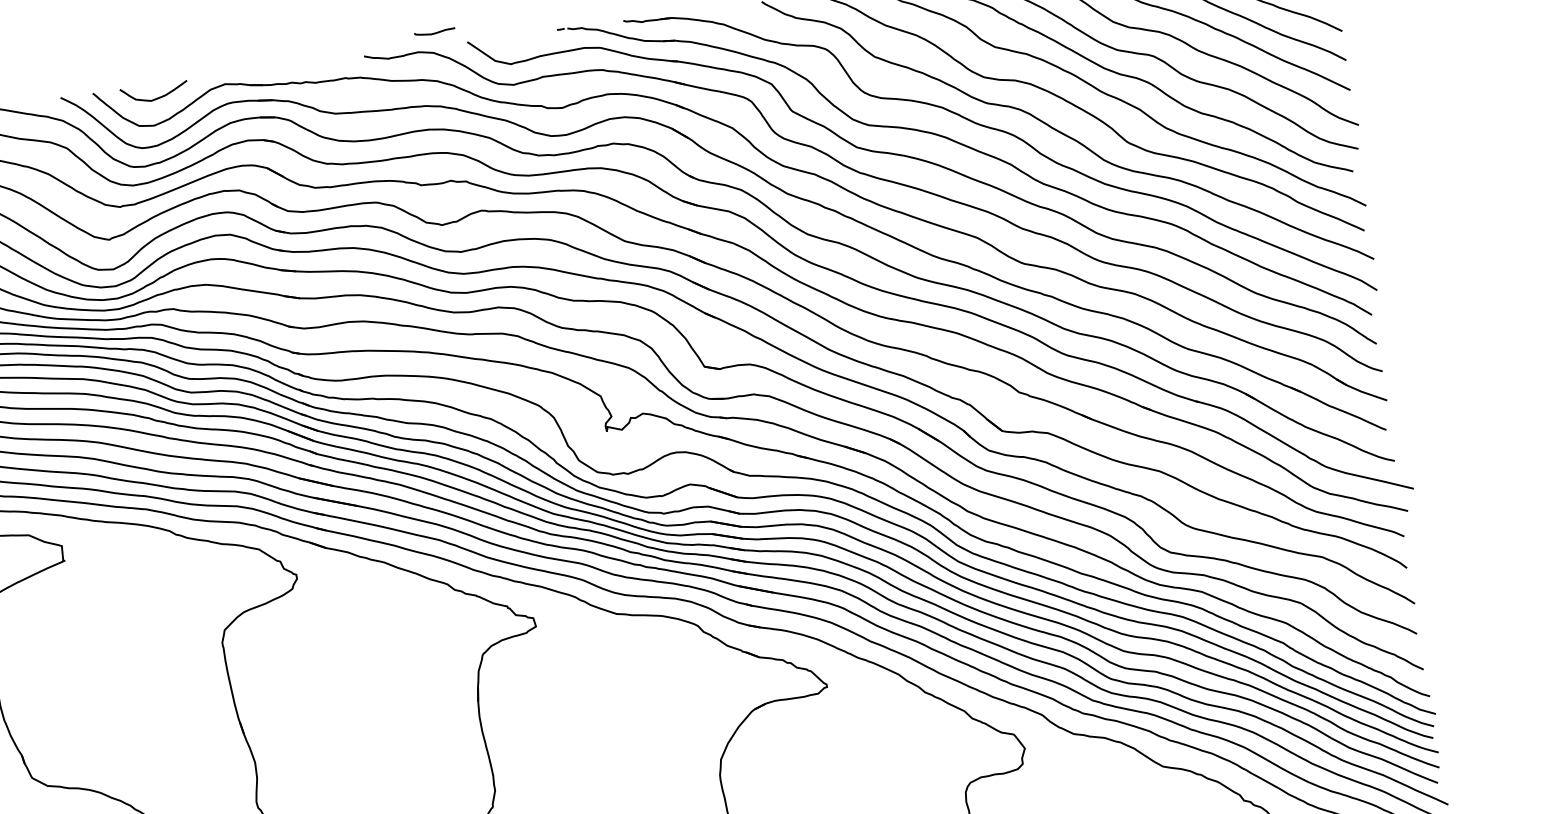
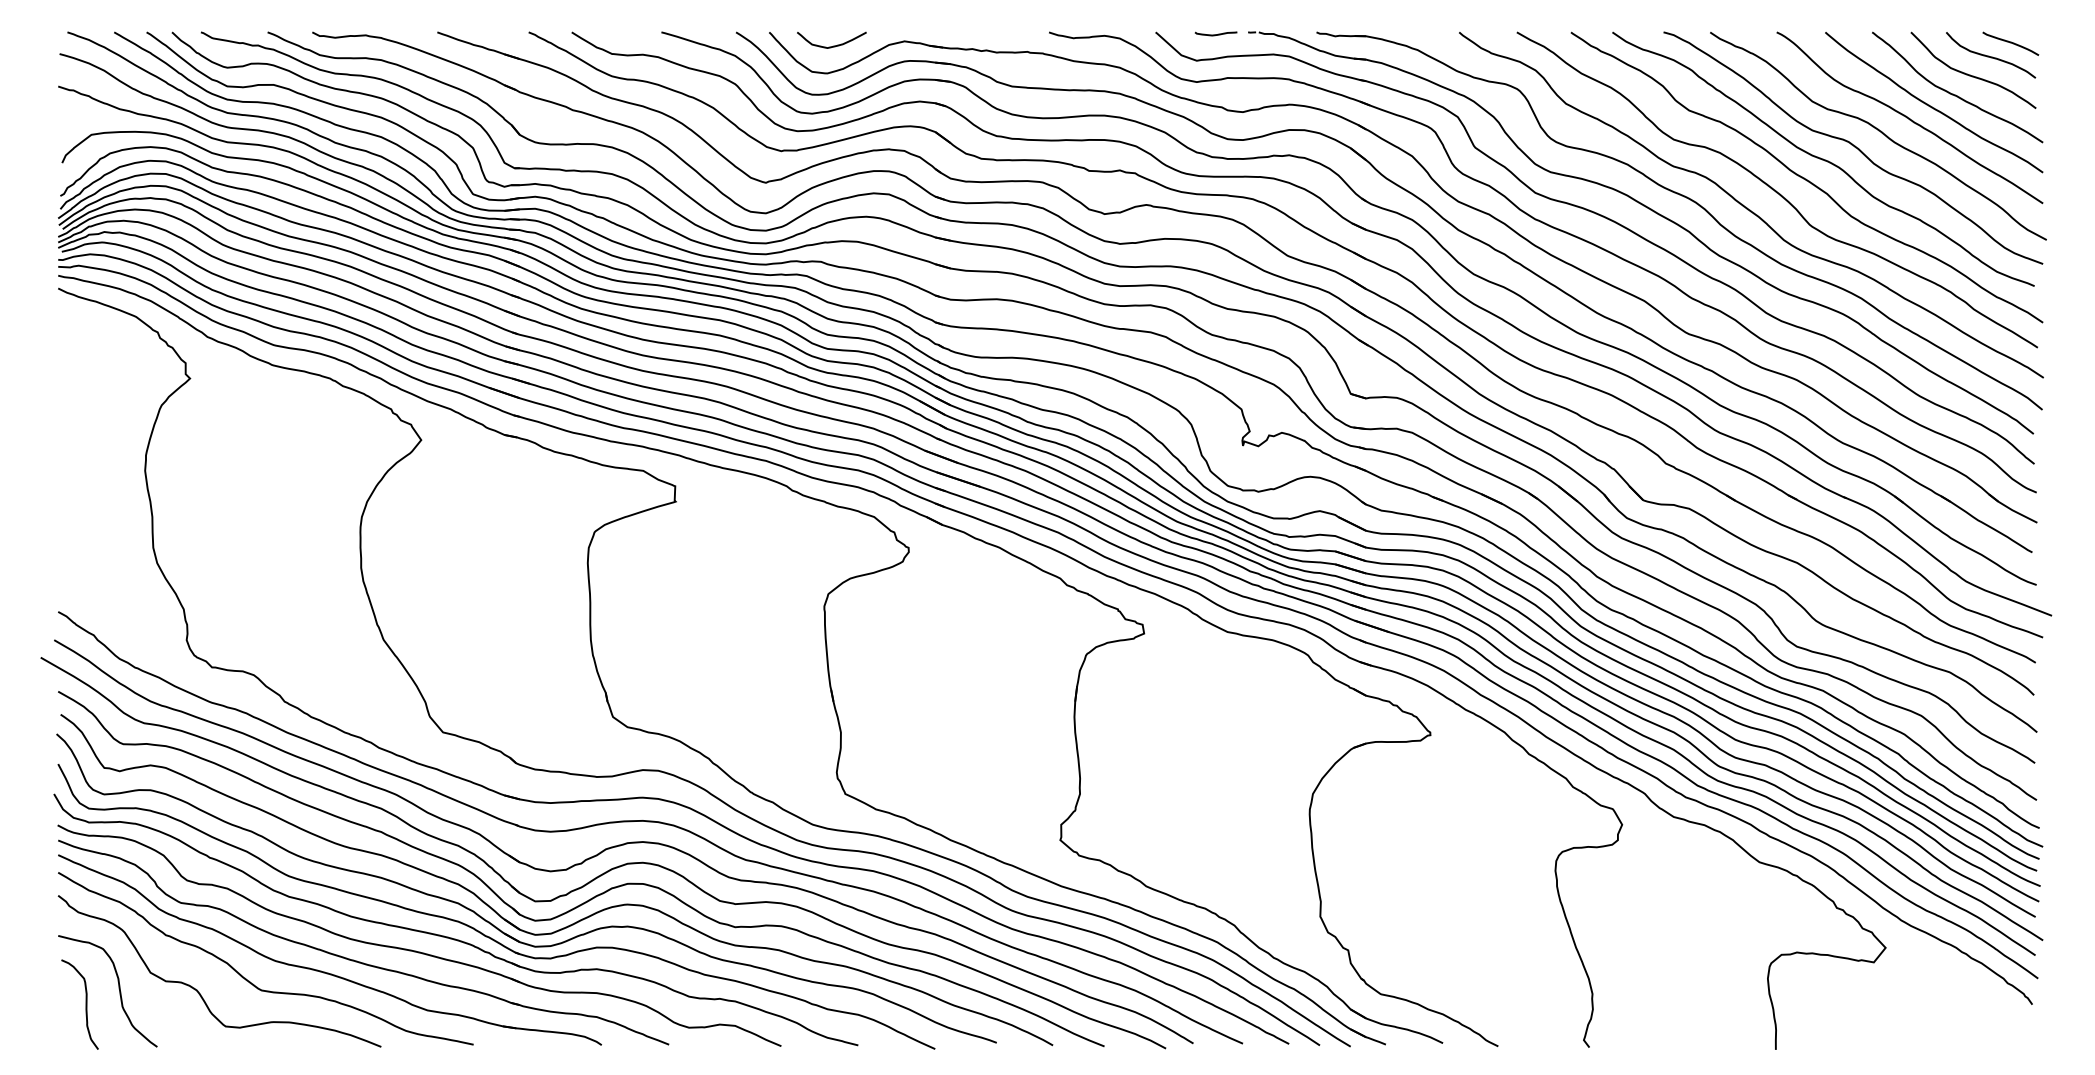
curve: (434, 32) -> (1215, 34), moved

